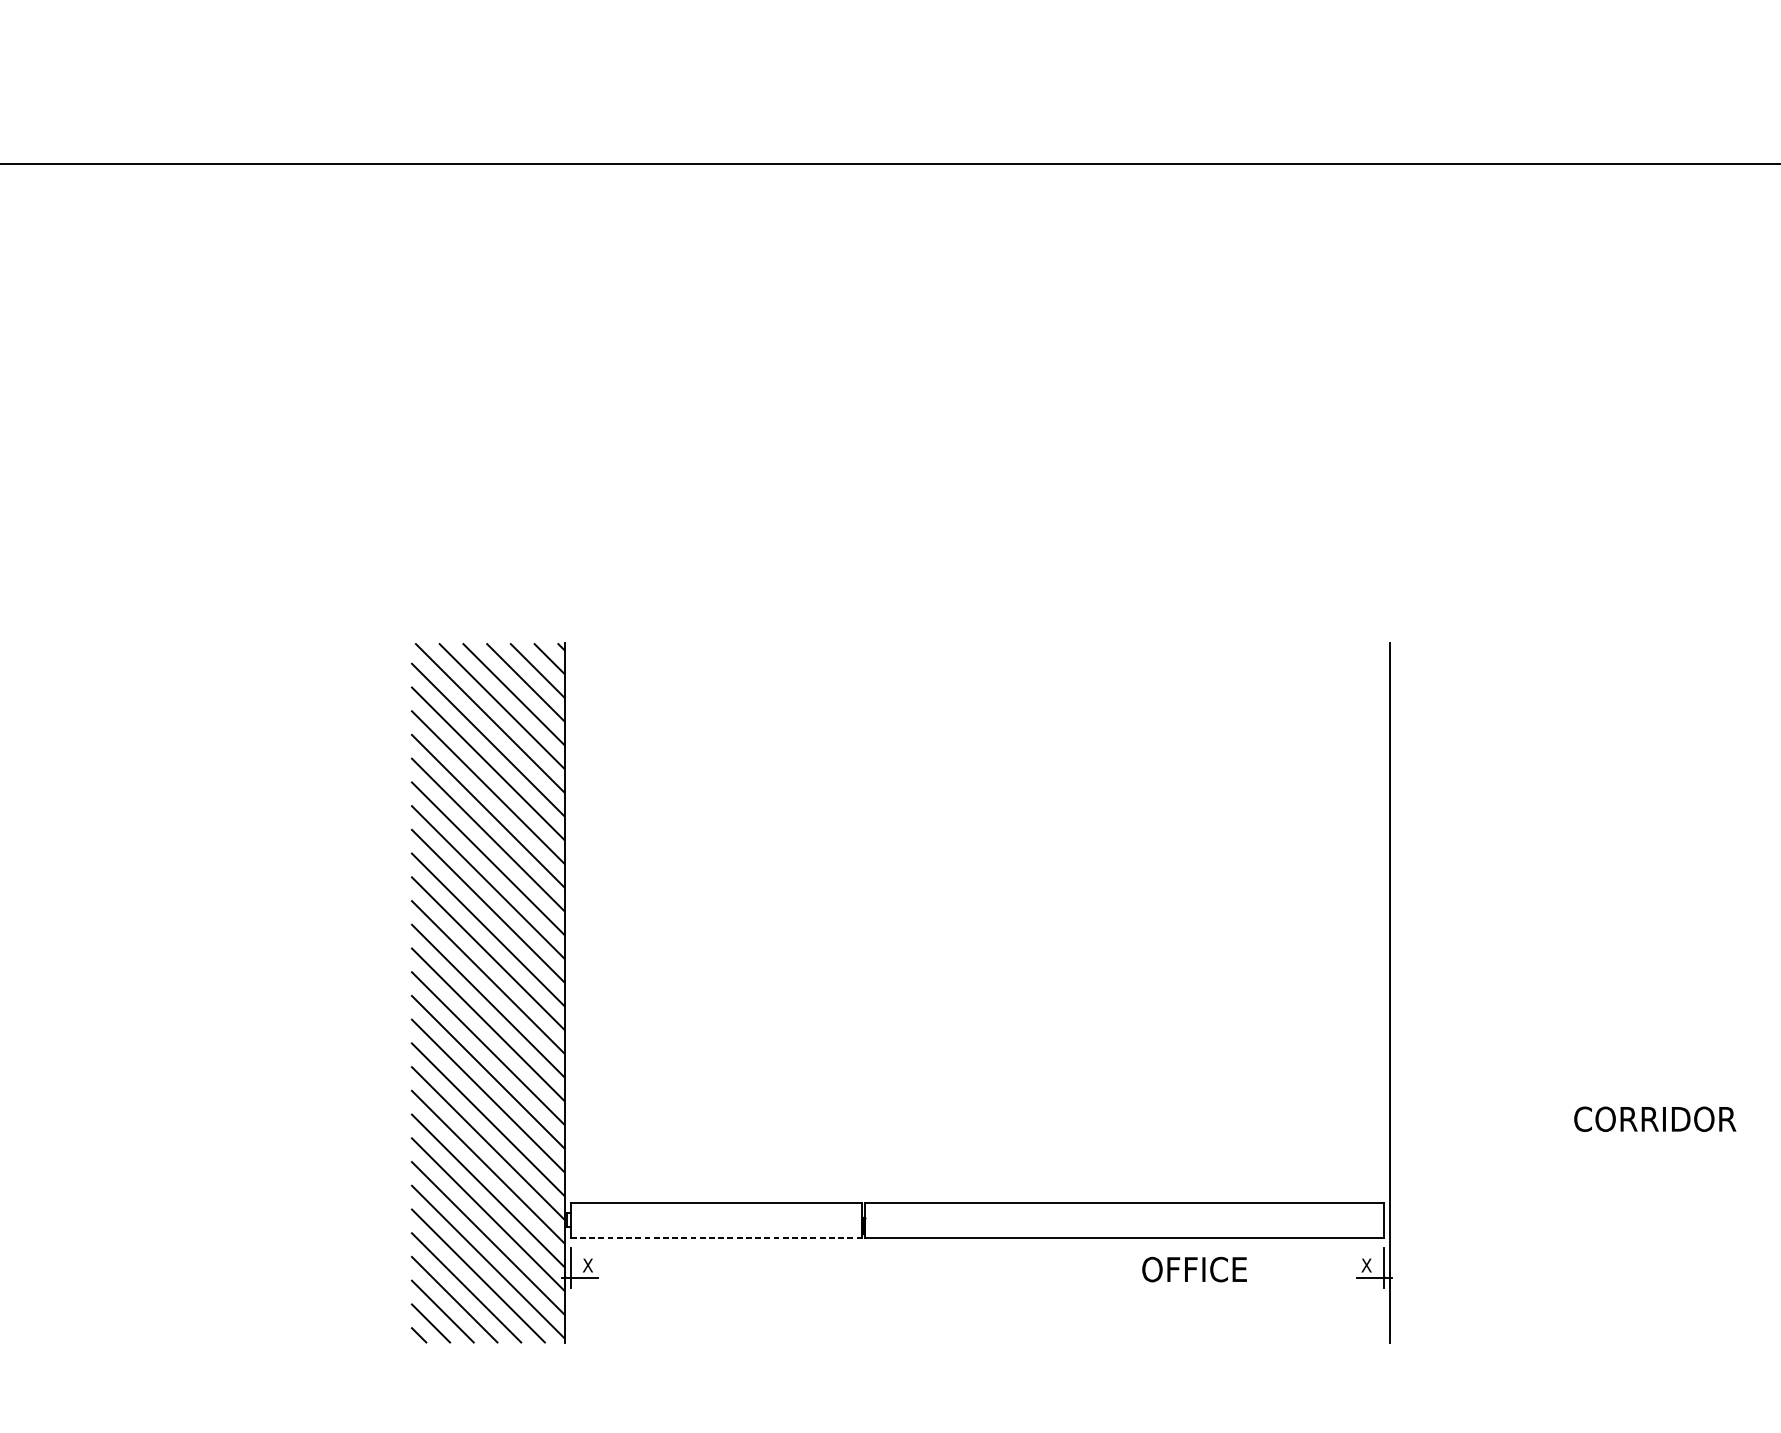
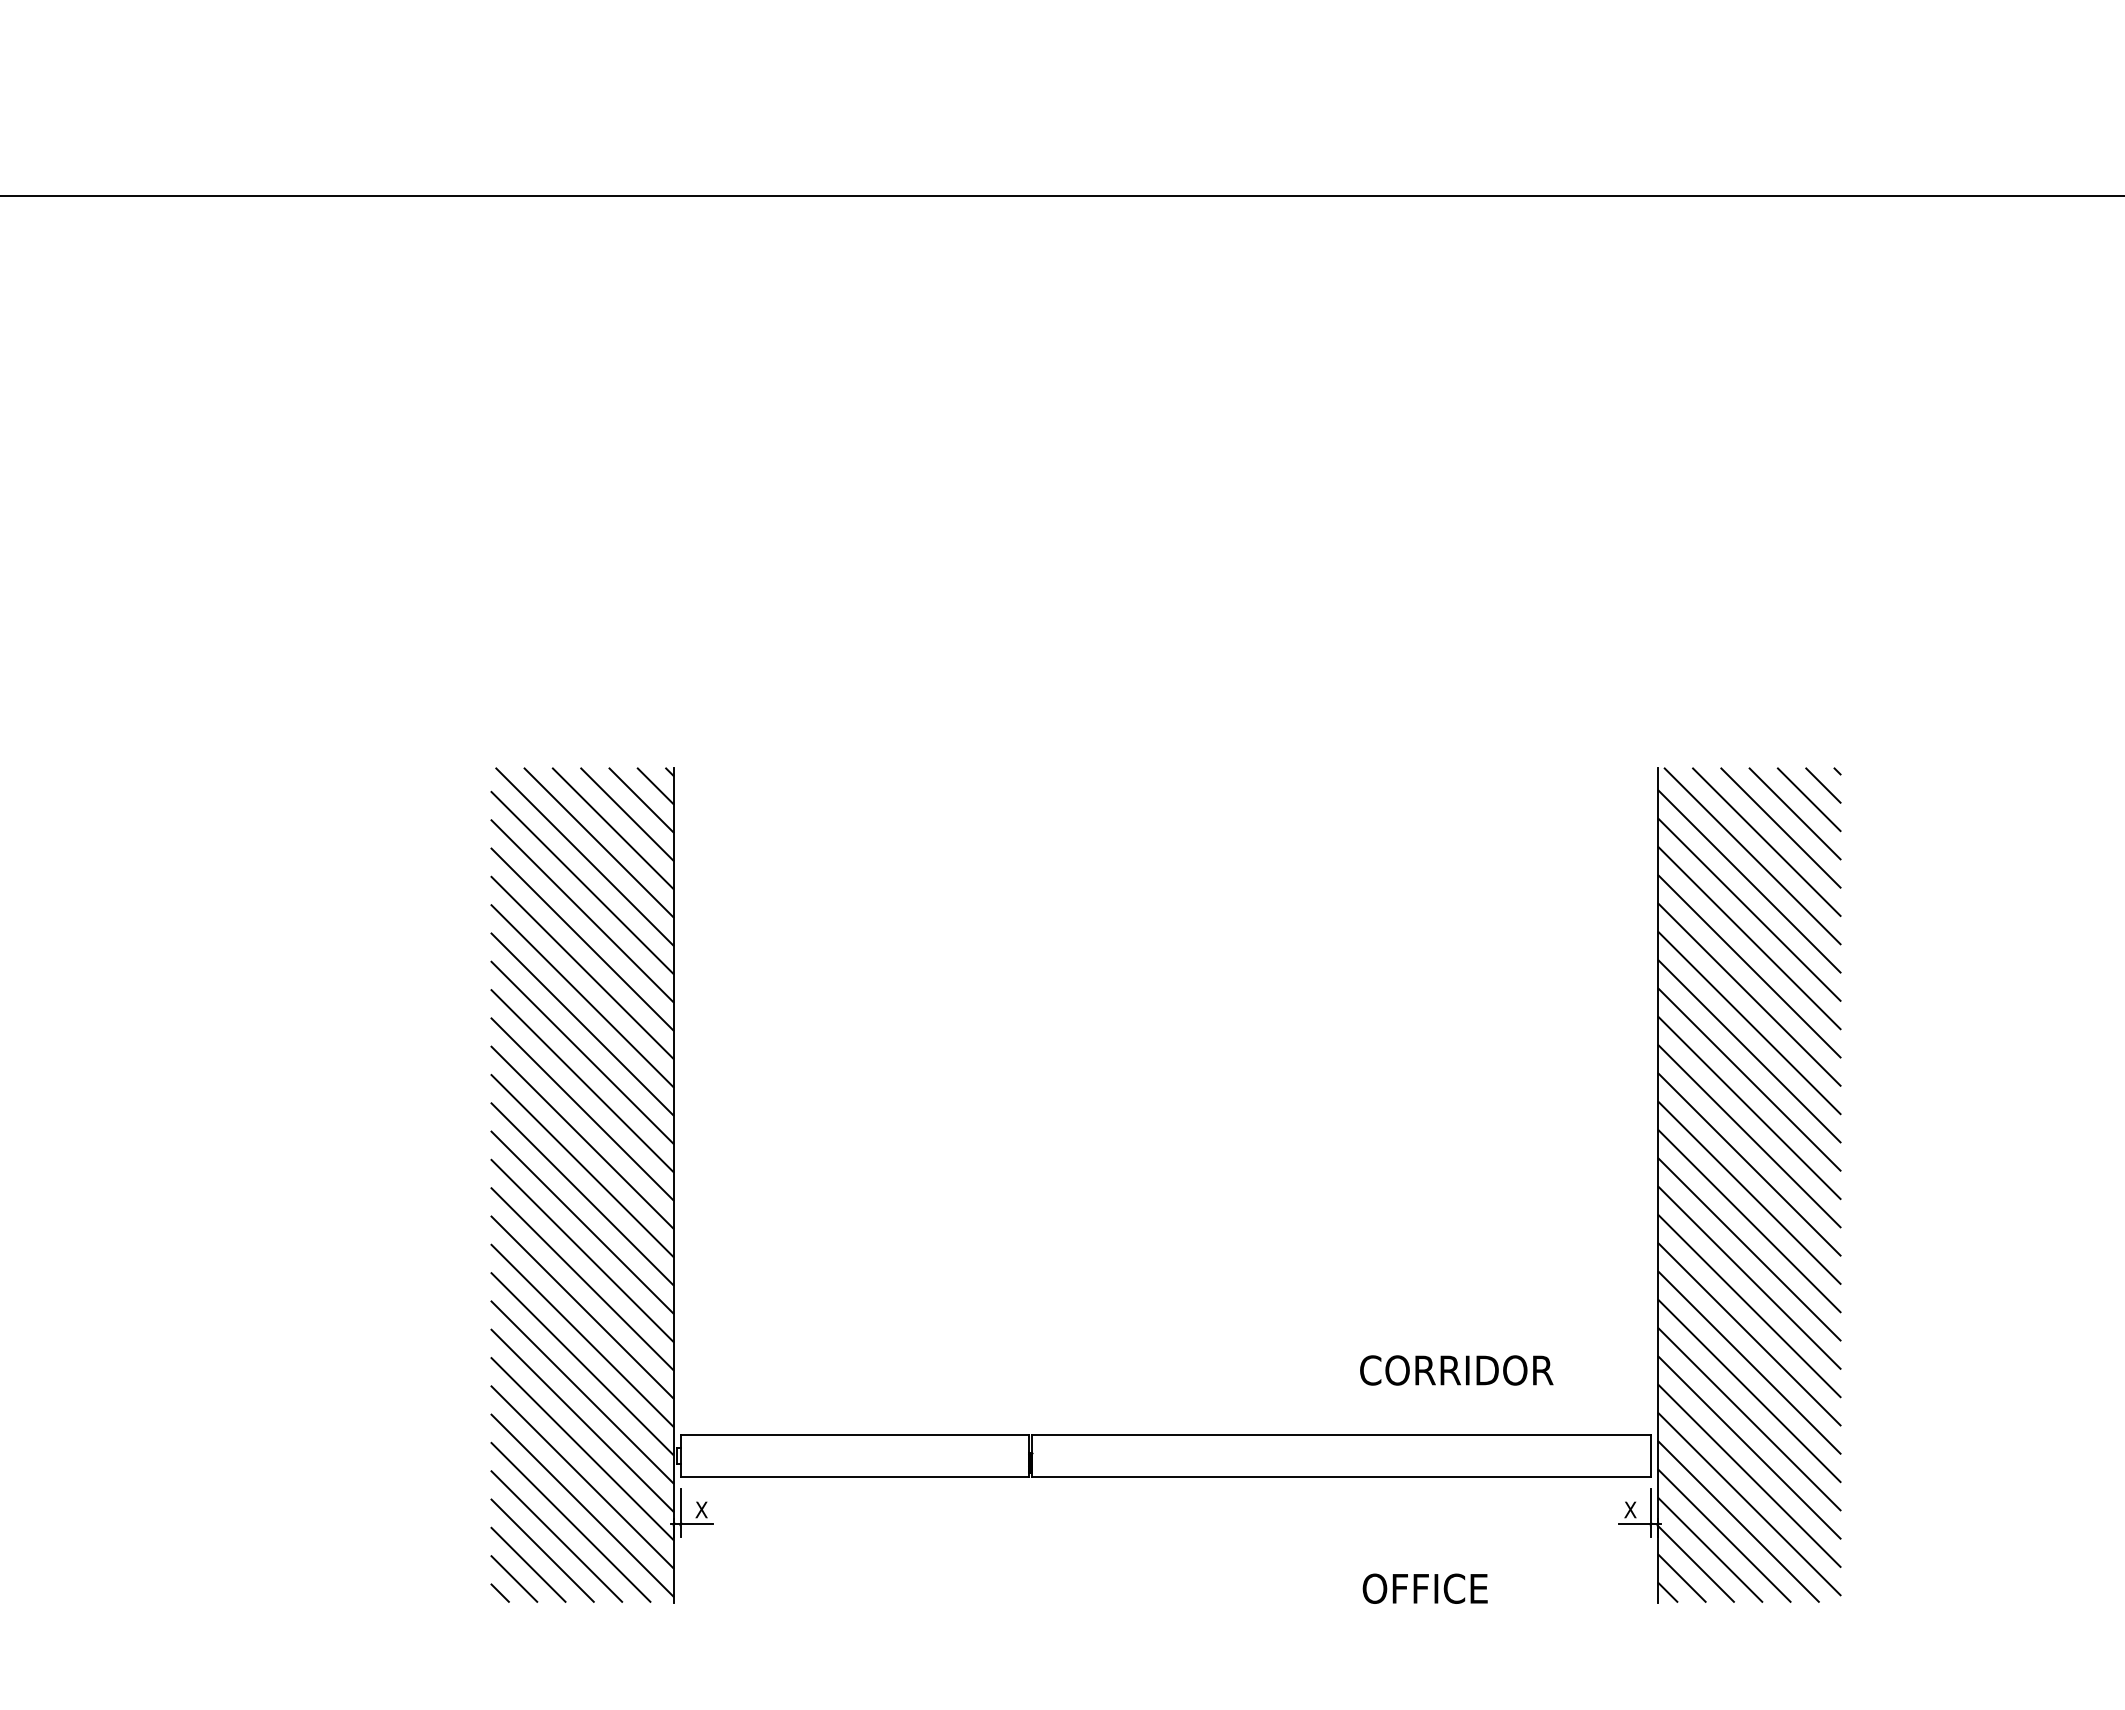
hatch: (1466, 992) -> (1749, 1184), added
text: (1655, 1119) -> (1456, 1370), moved
line: (716, 1237) -> (854, 1476), dashed -> solid
text: (1193, 1269) -> (1424, 1588), moved

